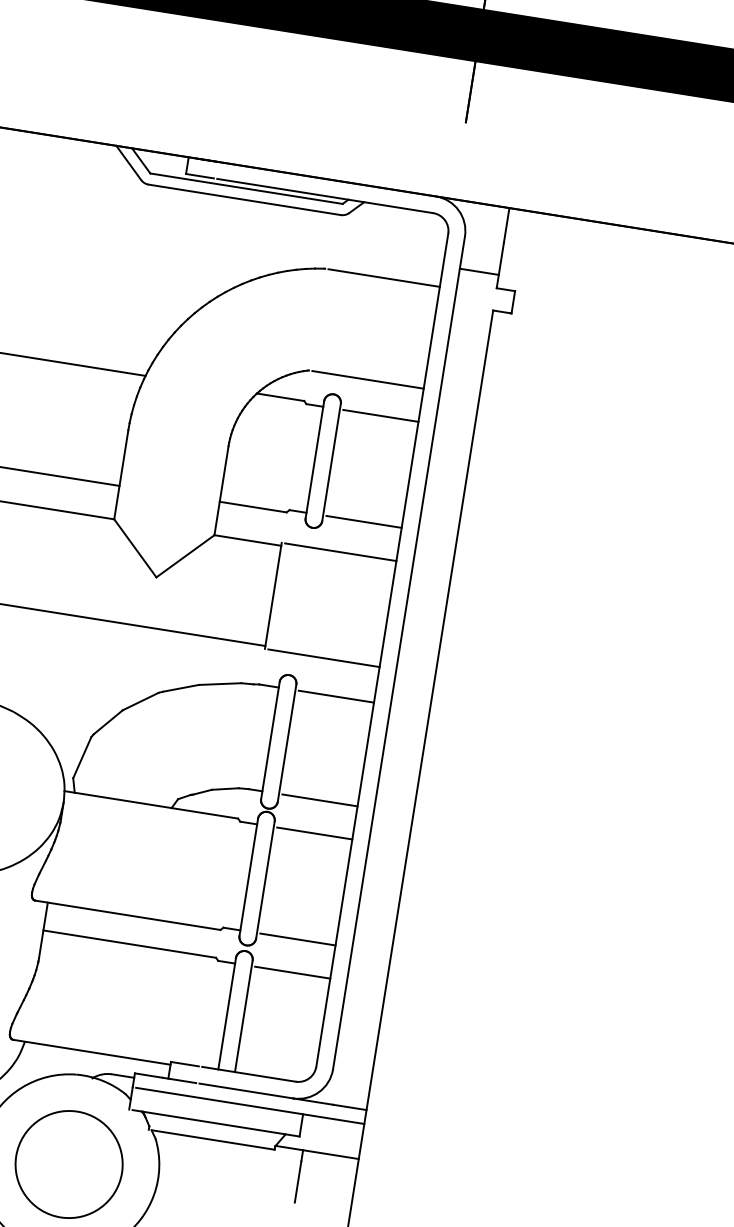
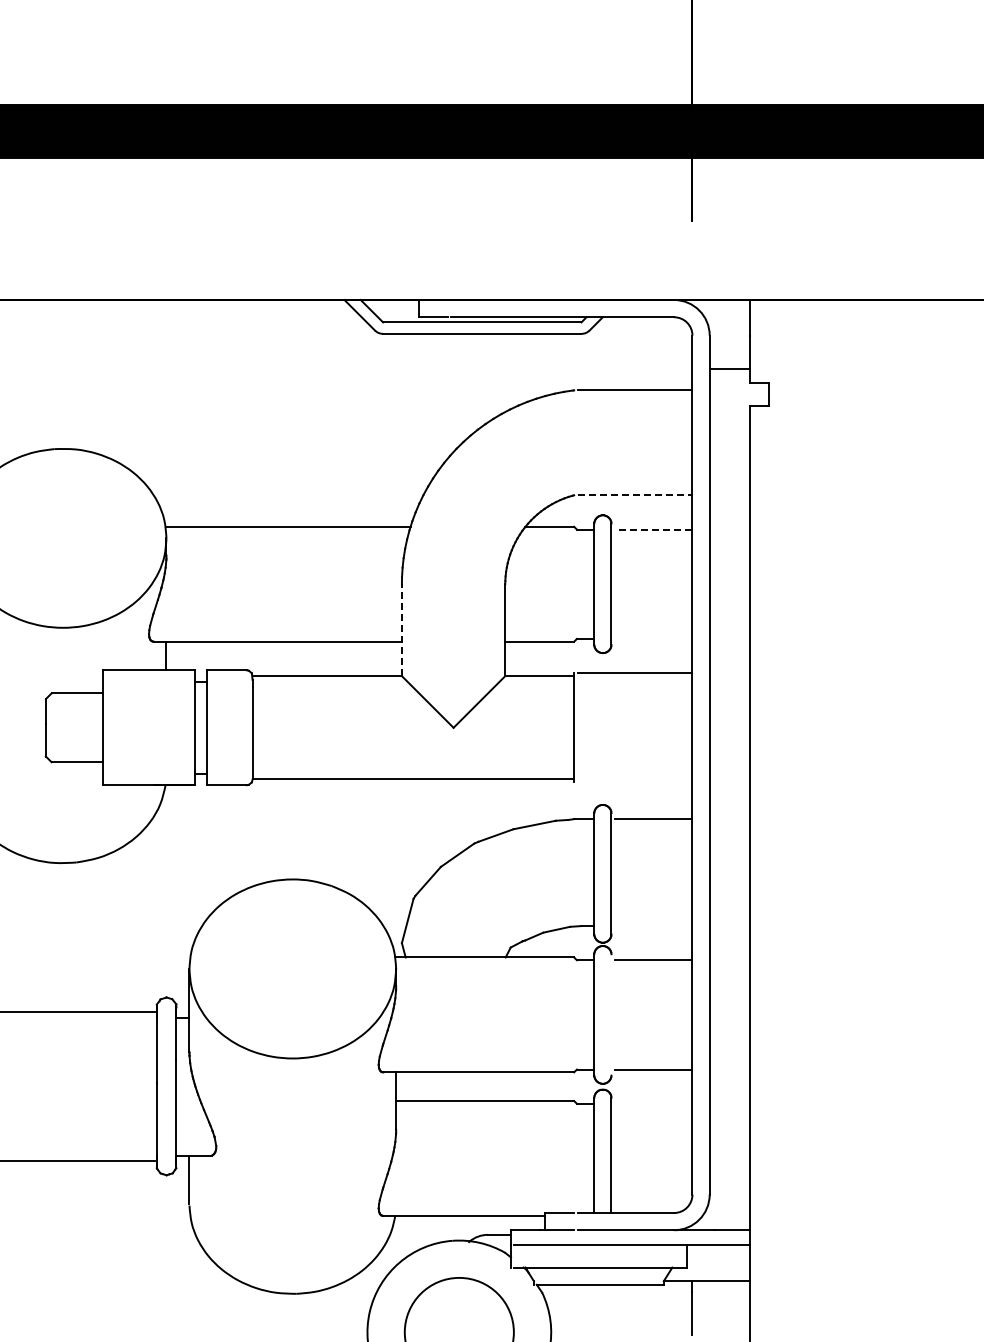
line: (368, 380) -> (635, 495), solid -> dashed
line: (380, 415) -> (653, 529), solid -> dashed
line: (120, 475) -> (401, 630), solid -> dashed
line: (363, 521) -> (653, 638), removed
line: (323, 658) -> (634, 782), removed
line: (319, 800) -> (653, 926), removed
line: (265, 879) -> (611, 1014), removed
line: (292, 972) -> (653, 1103), removed

